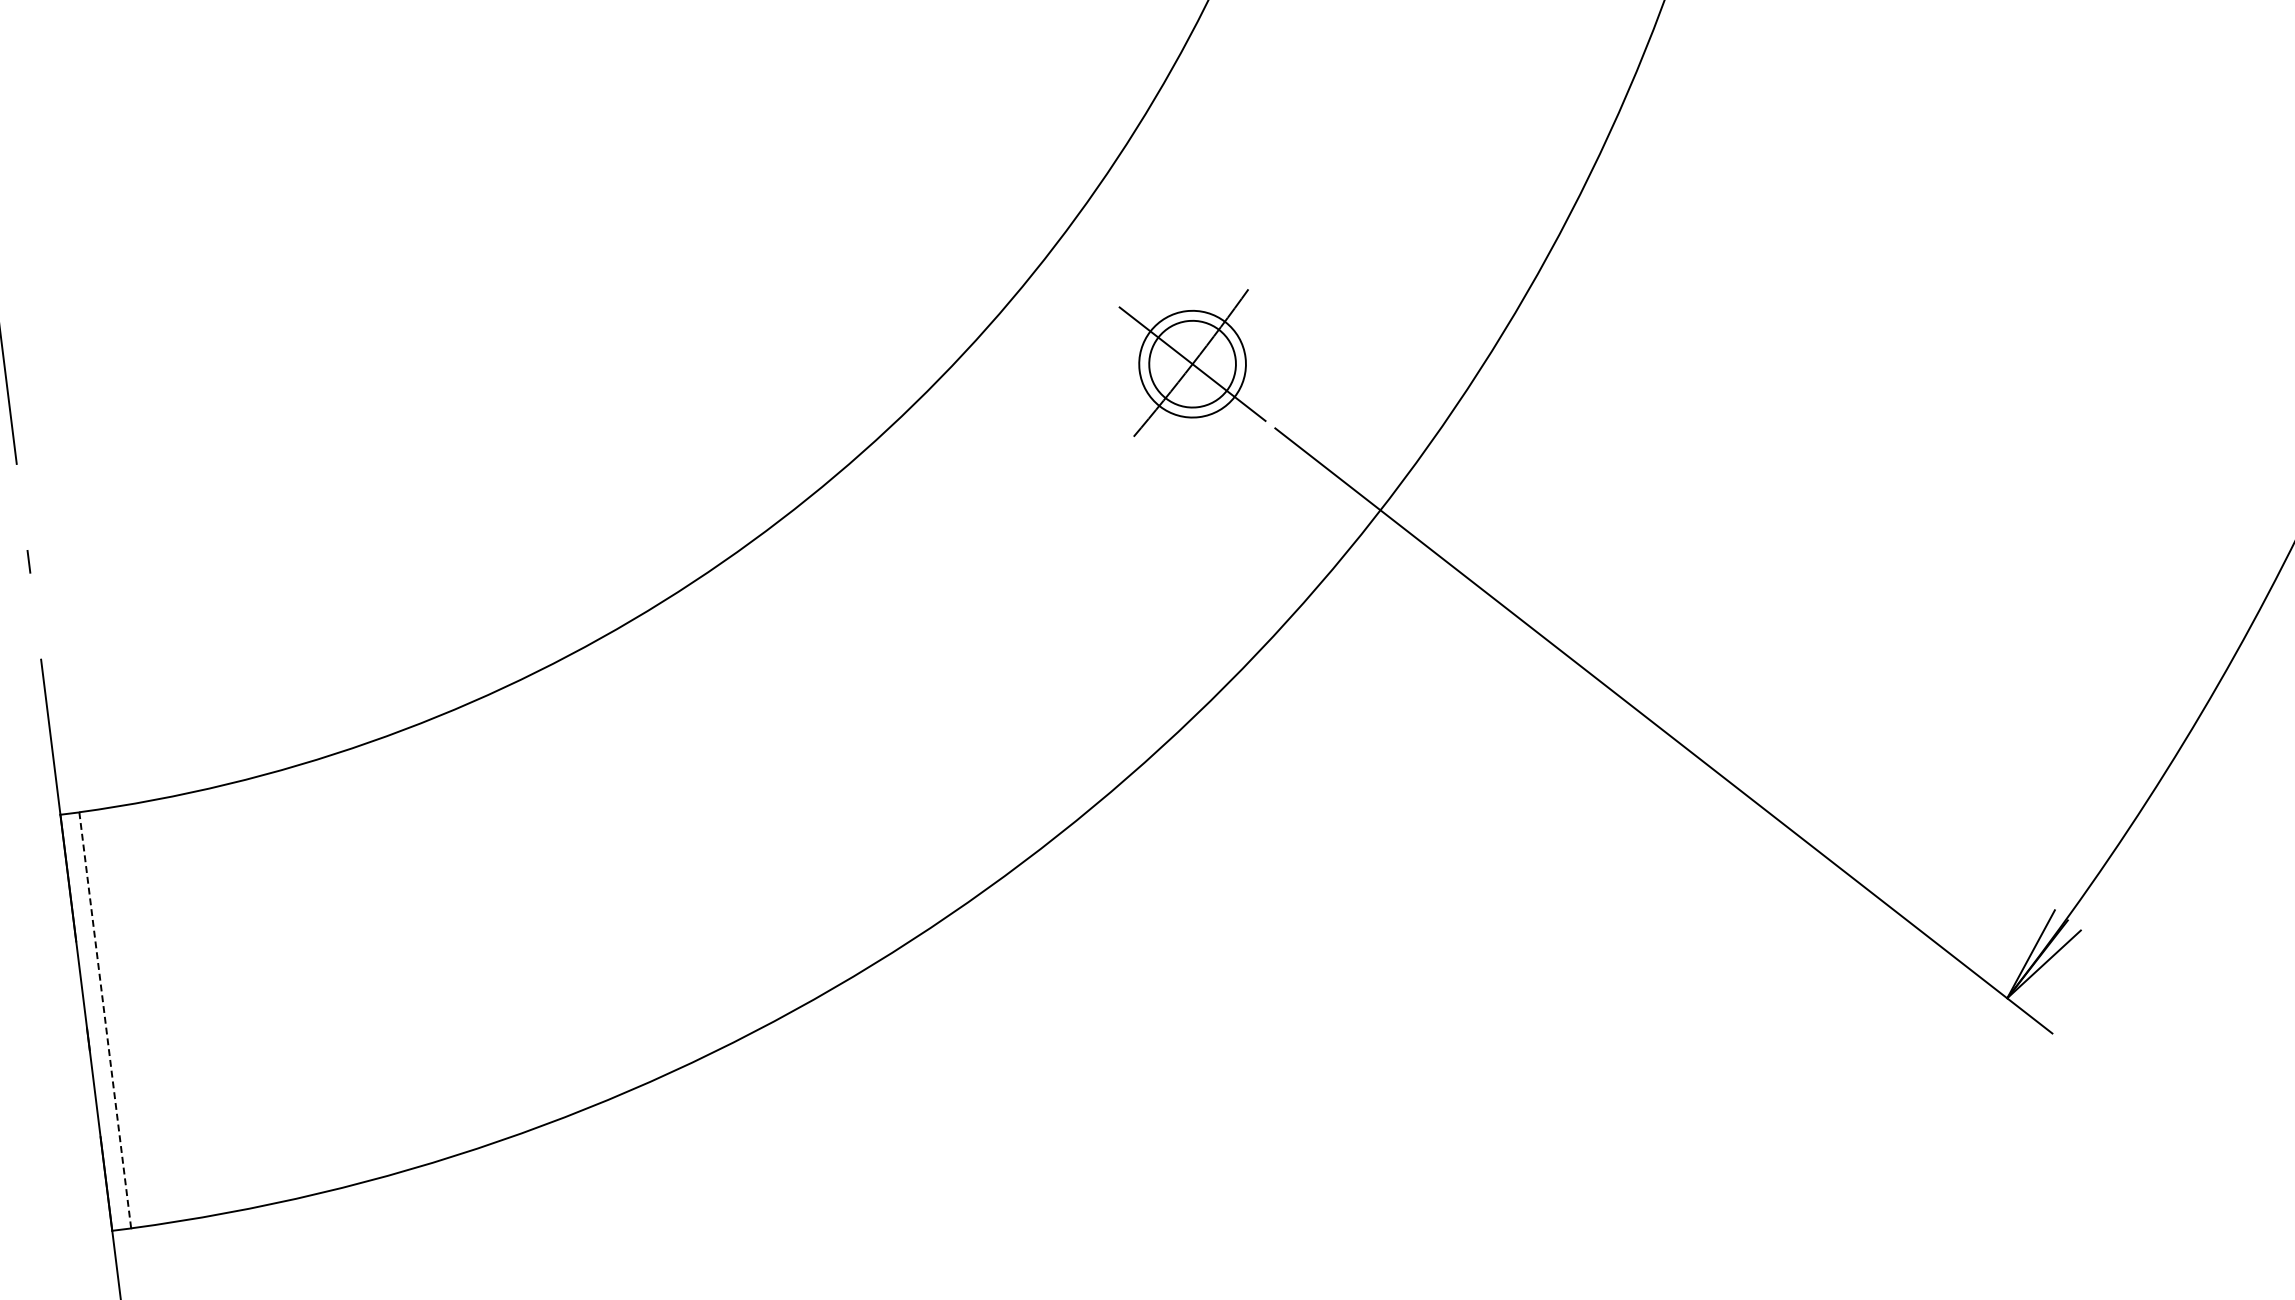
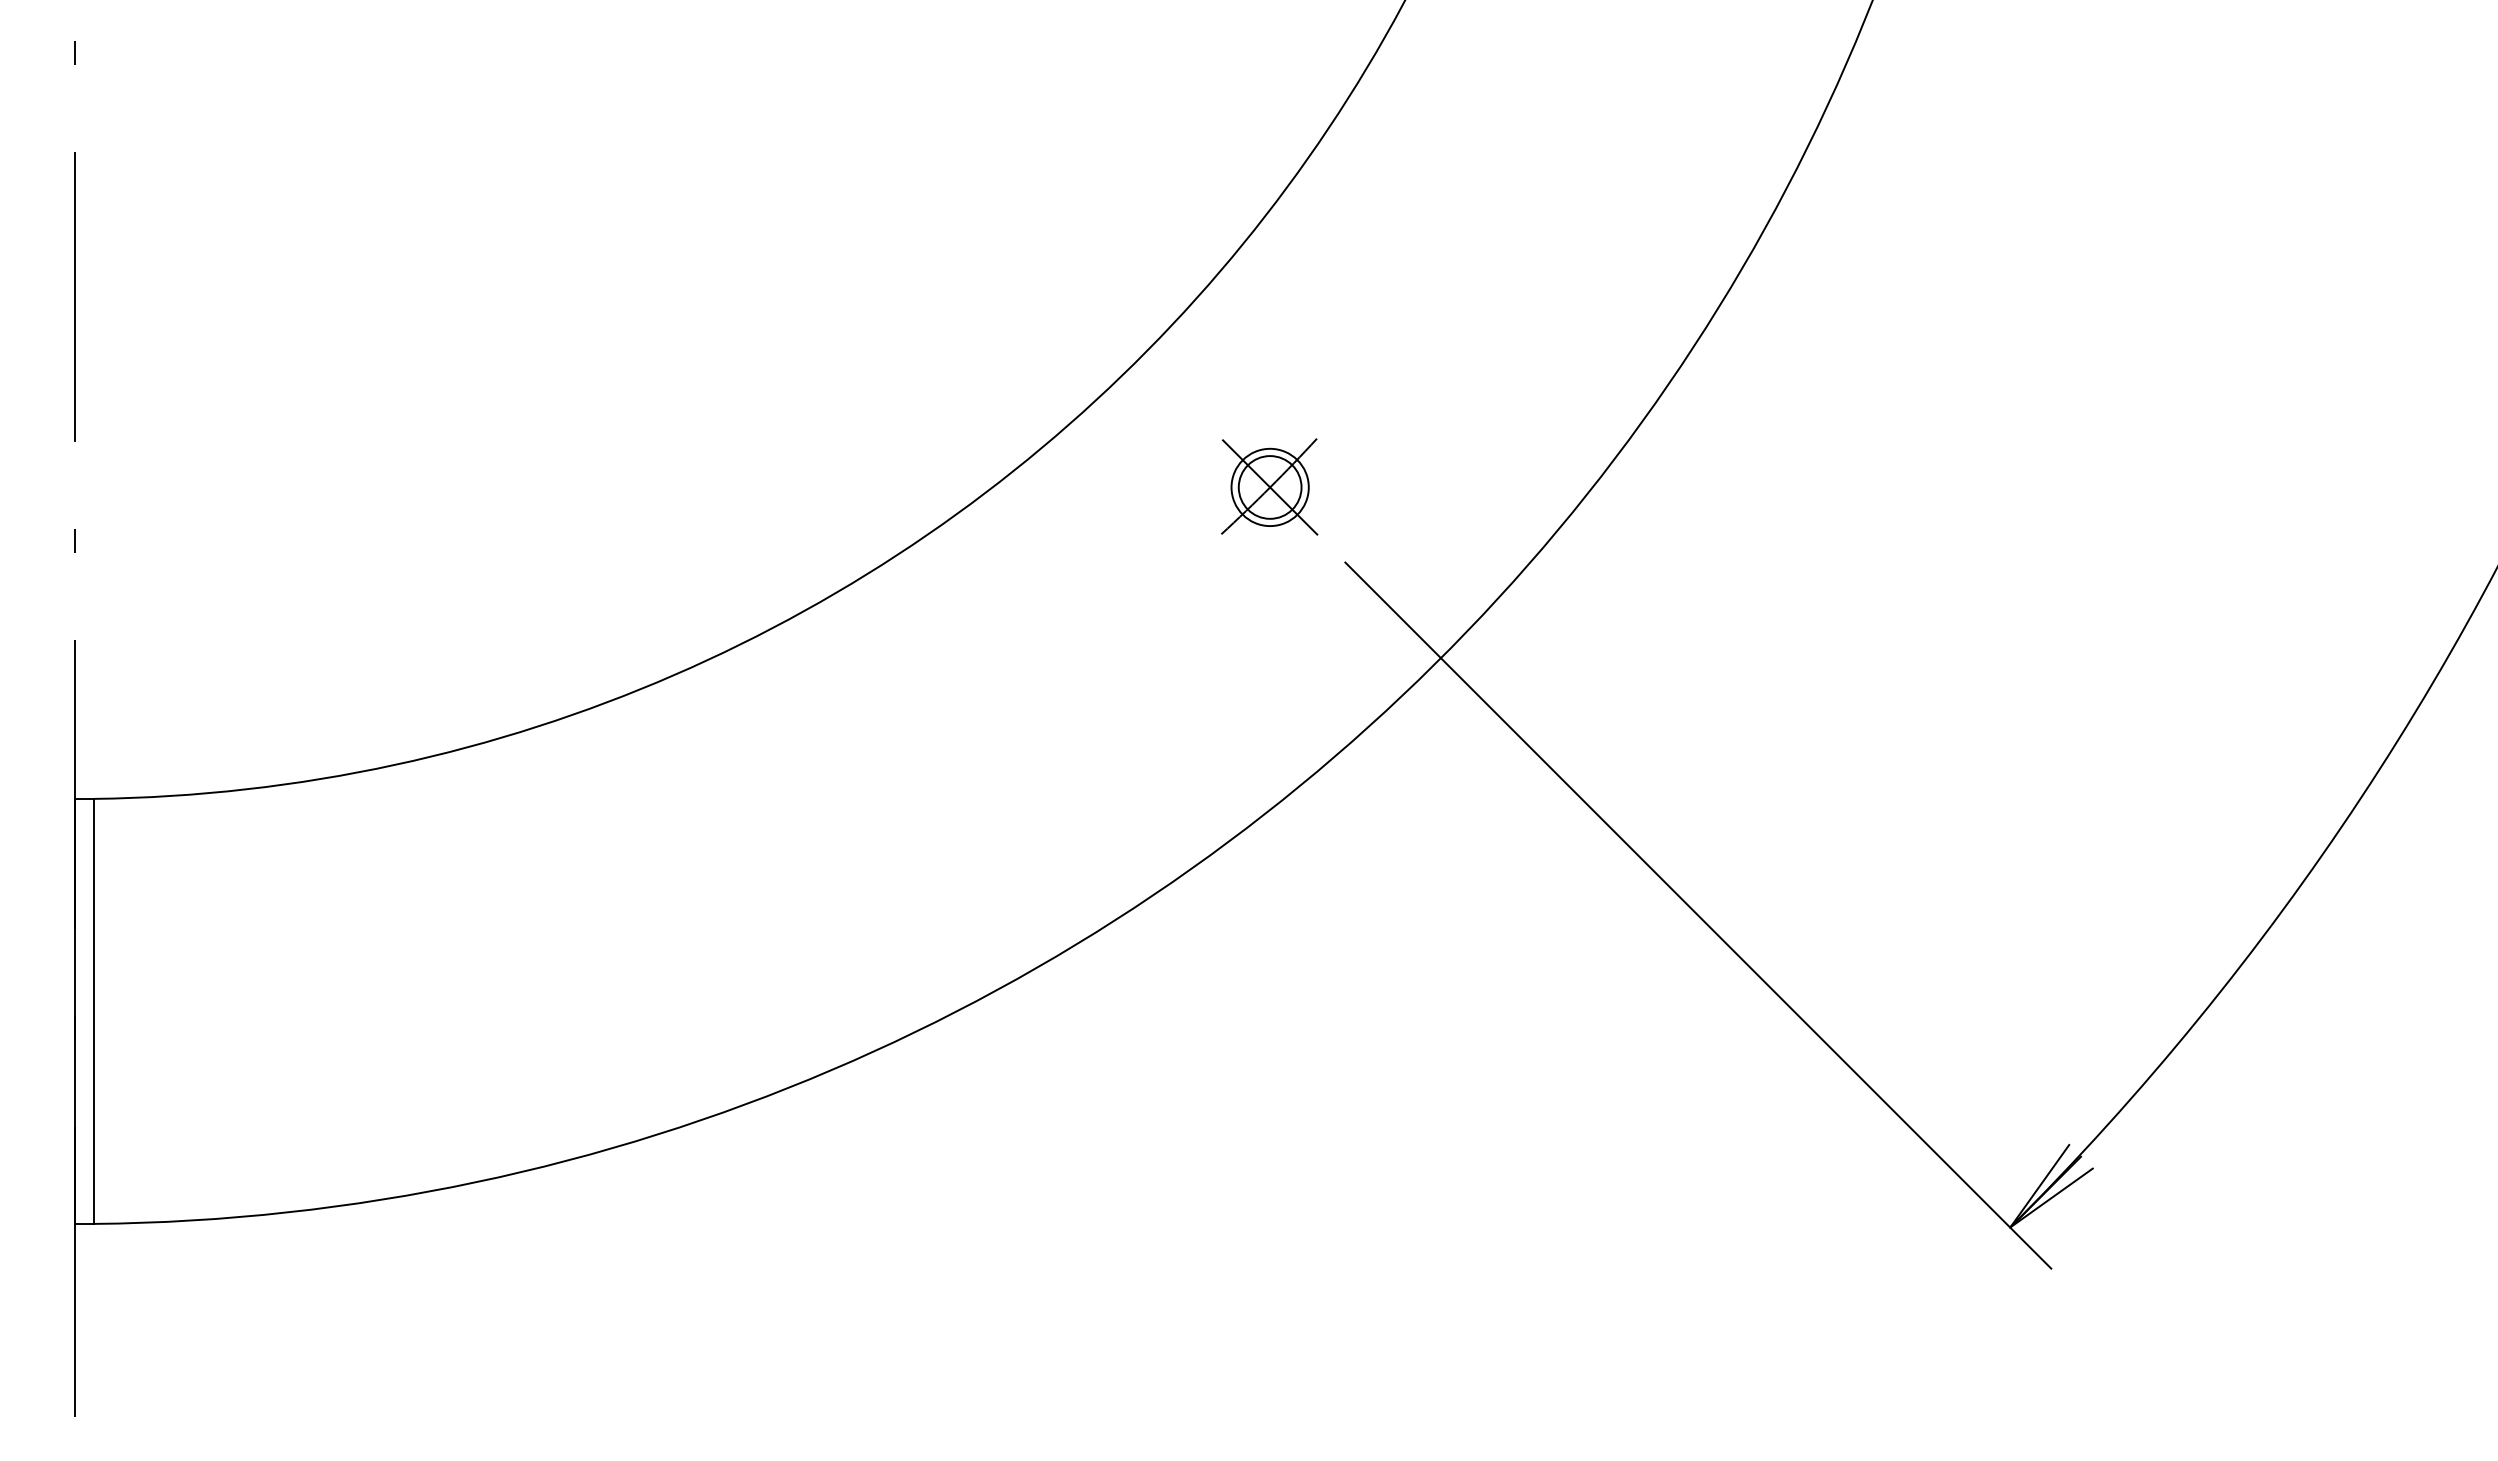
part: (1191, 363) -> (1269, 486), size x0.71
line: (105, 1020) -> (94, 1011), dashed -> solid

